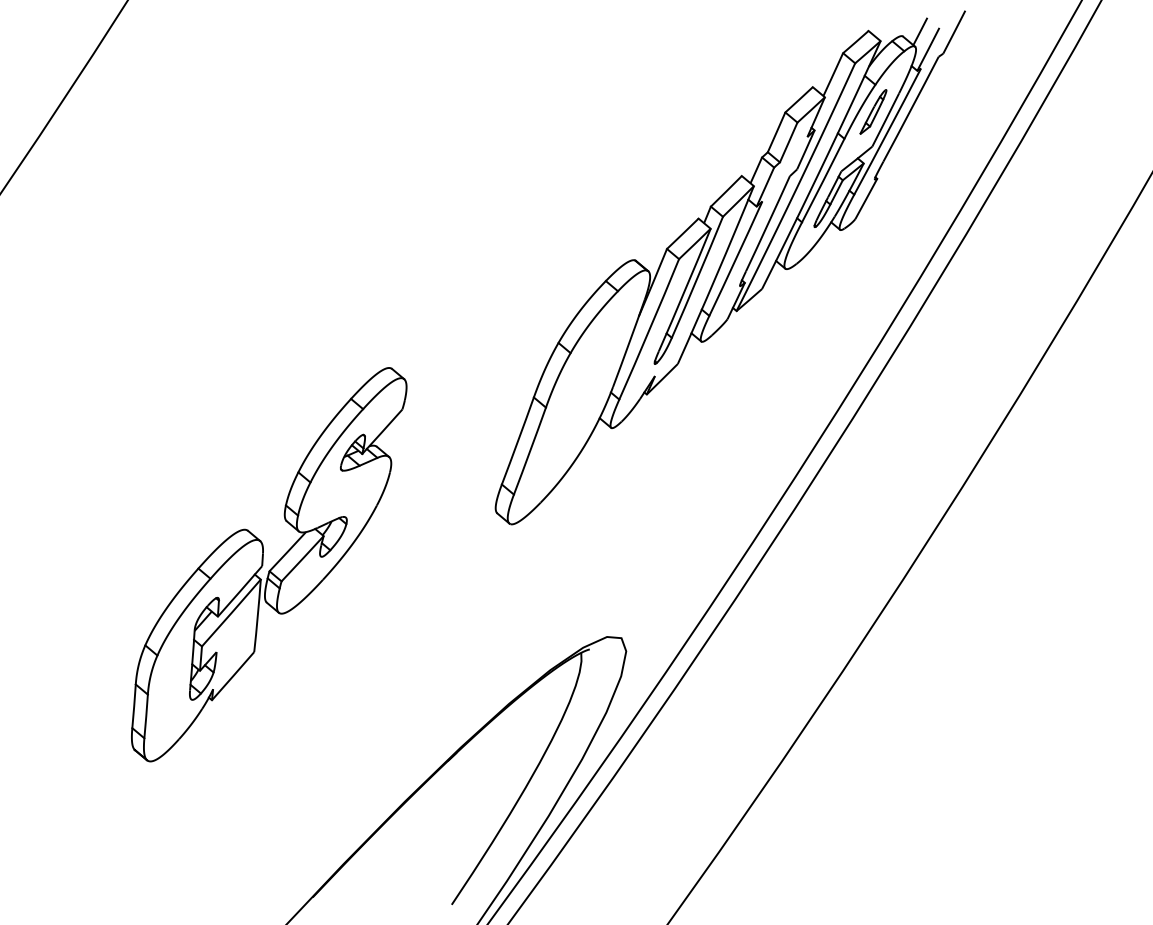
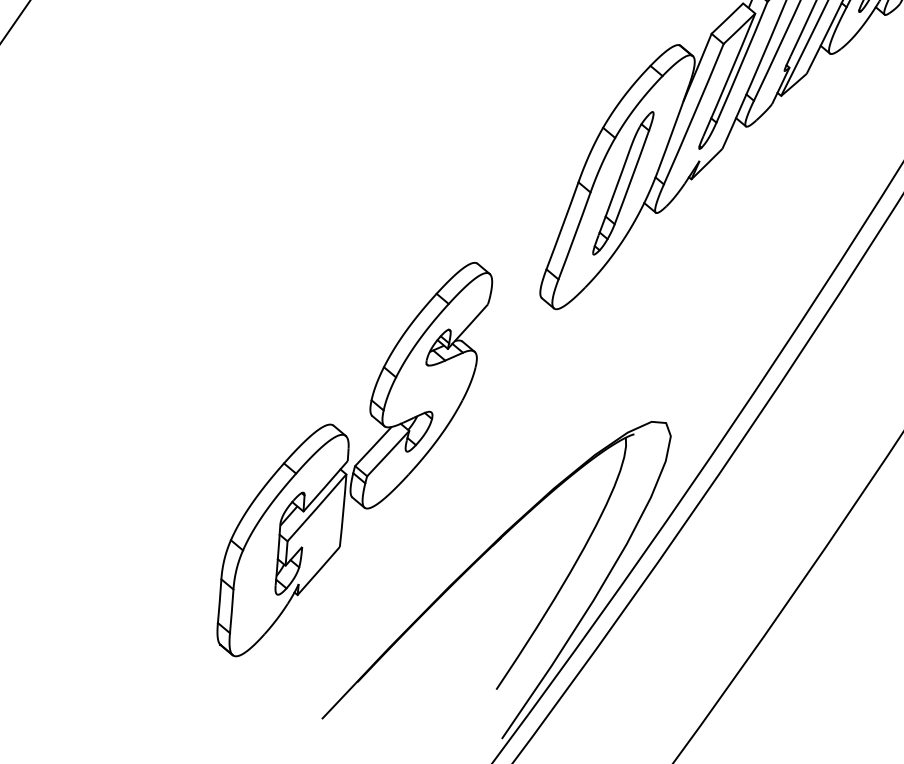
part: (578, 398) -> (623, 183), added
part: (269, 564) -> (355, 459), moved

